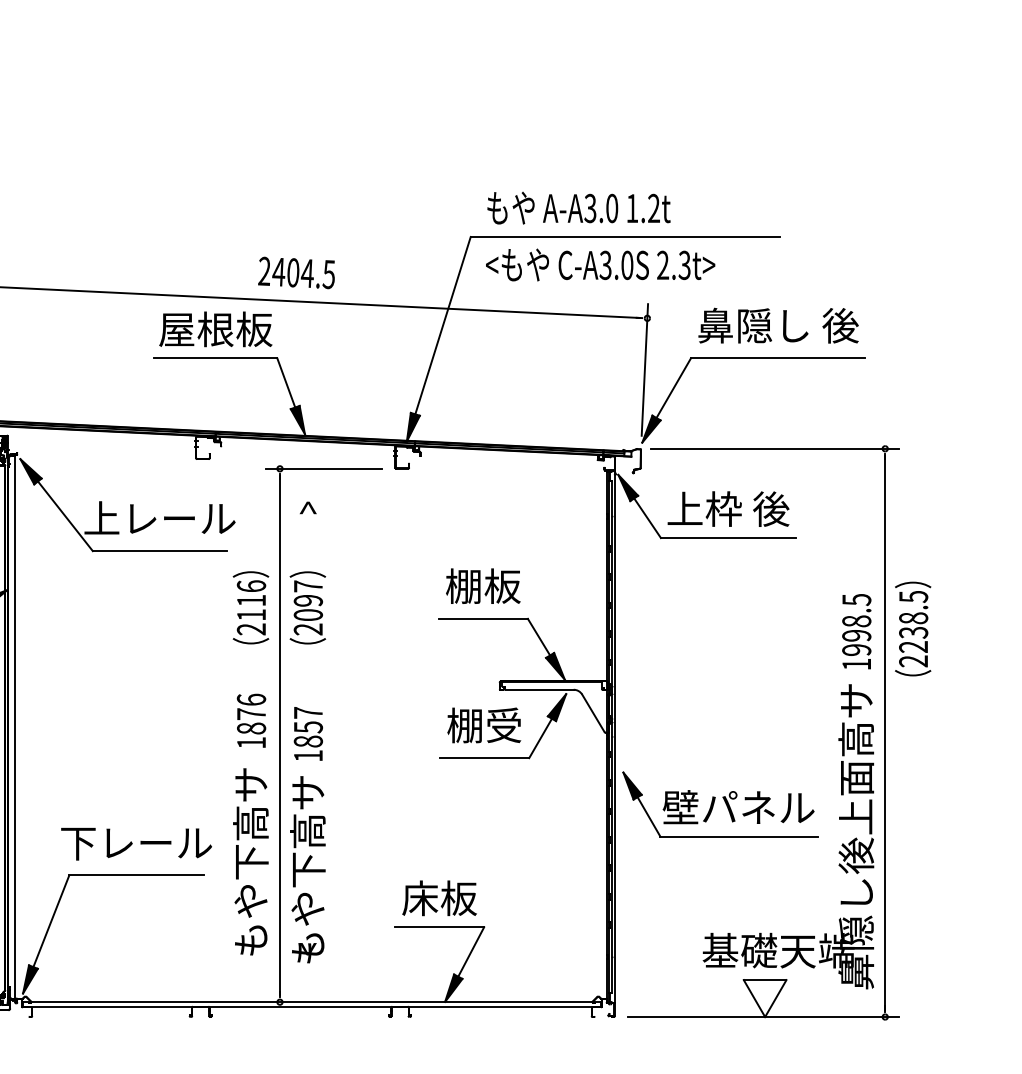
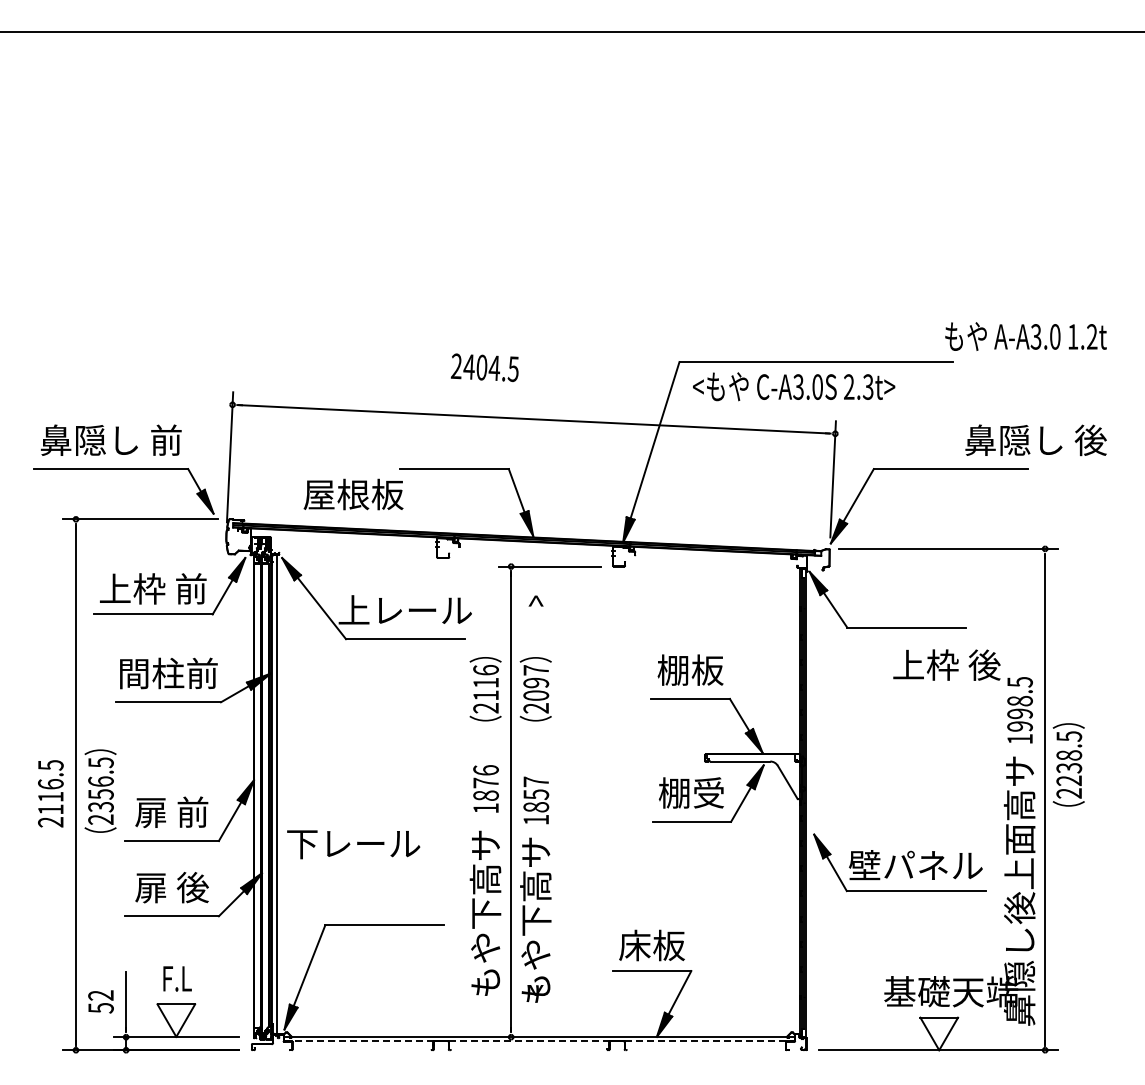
text: (578, 208) -> (1025, 336), moved
text: (296, 272) -> (484, 367), moved
text: (777, 325) -> (1035, 440), moved
text: (215, 329) -> (353, 494), moved
text: (728, 508) -> (946, 664), moved
text: (912, 628) -> (1068, 764), moved
text: (136, 843) -> (353, 844), moved
line: (312, 1007) -> (539, 1041), solid -> dashed

